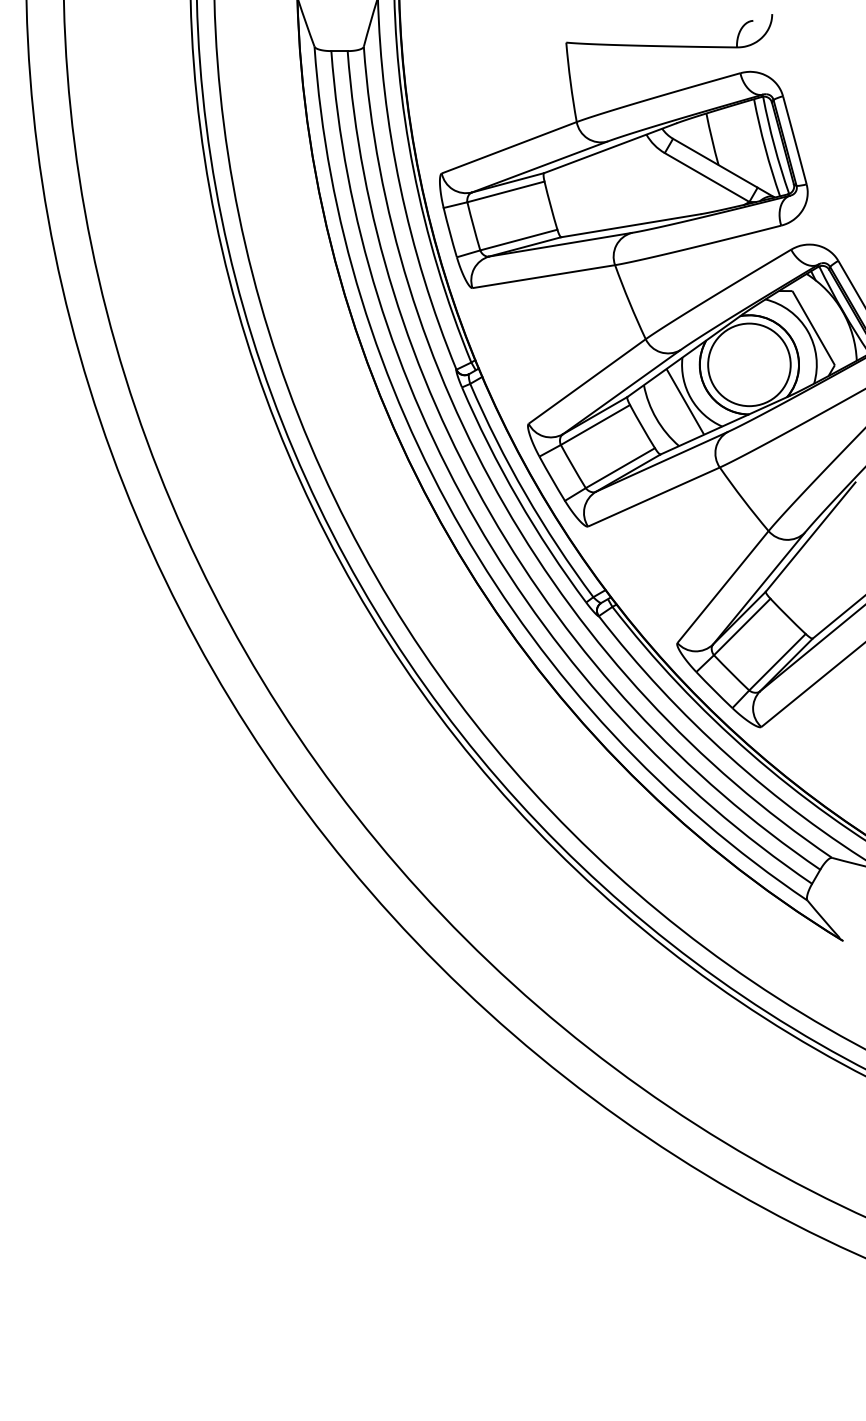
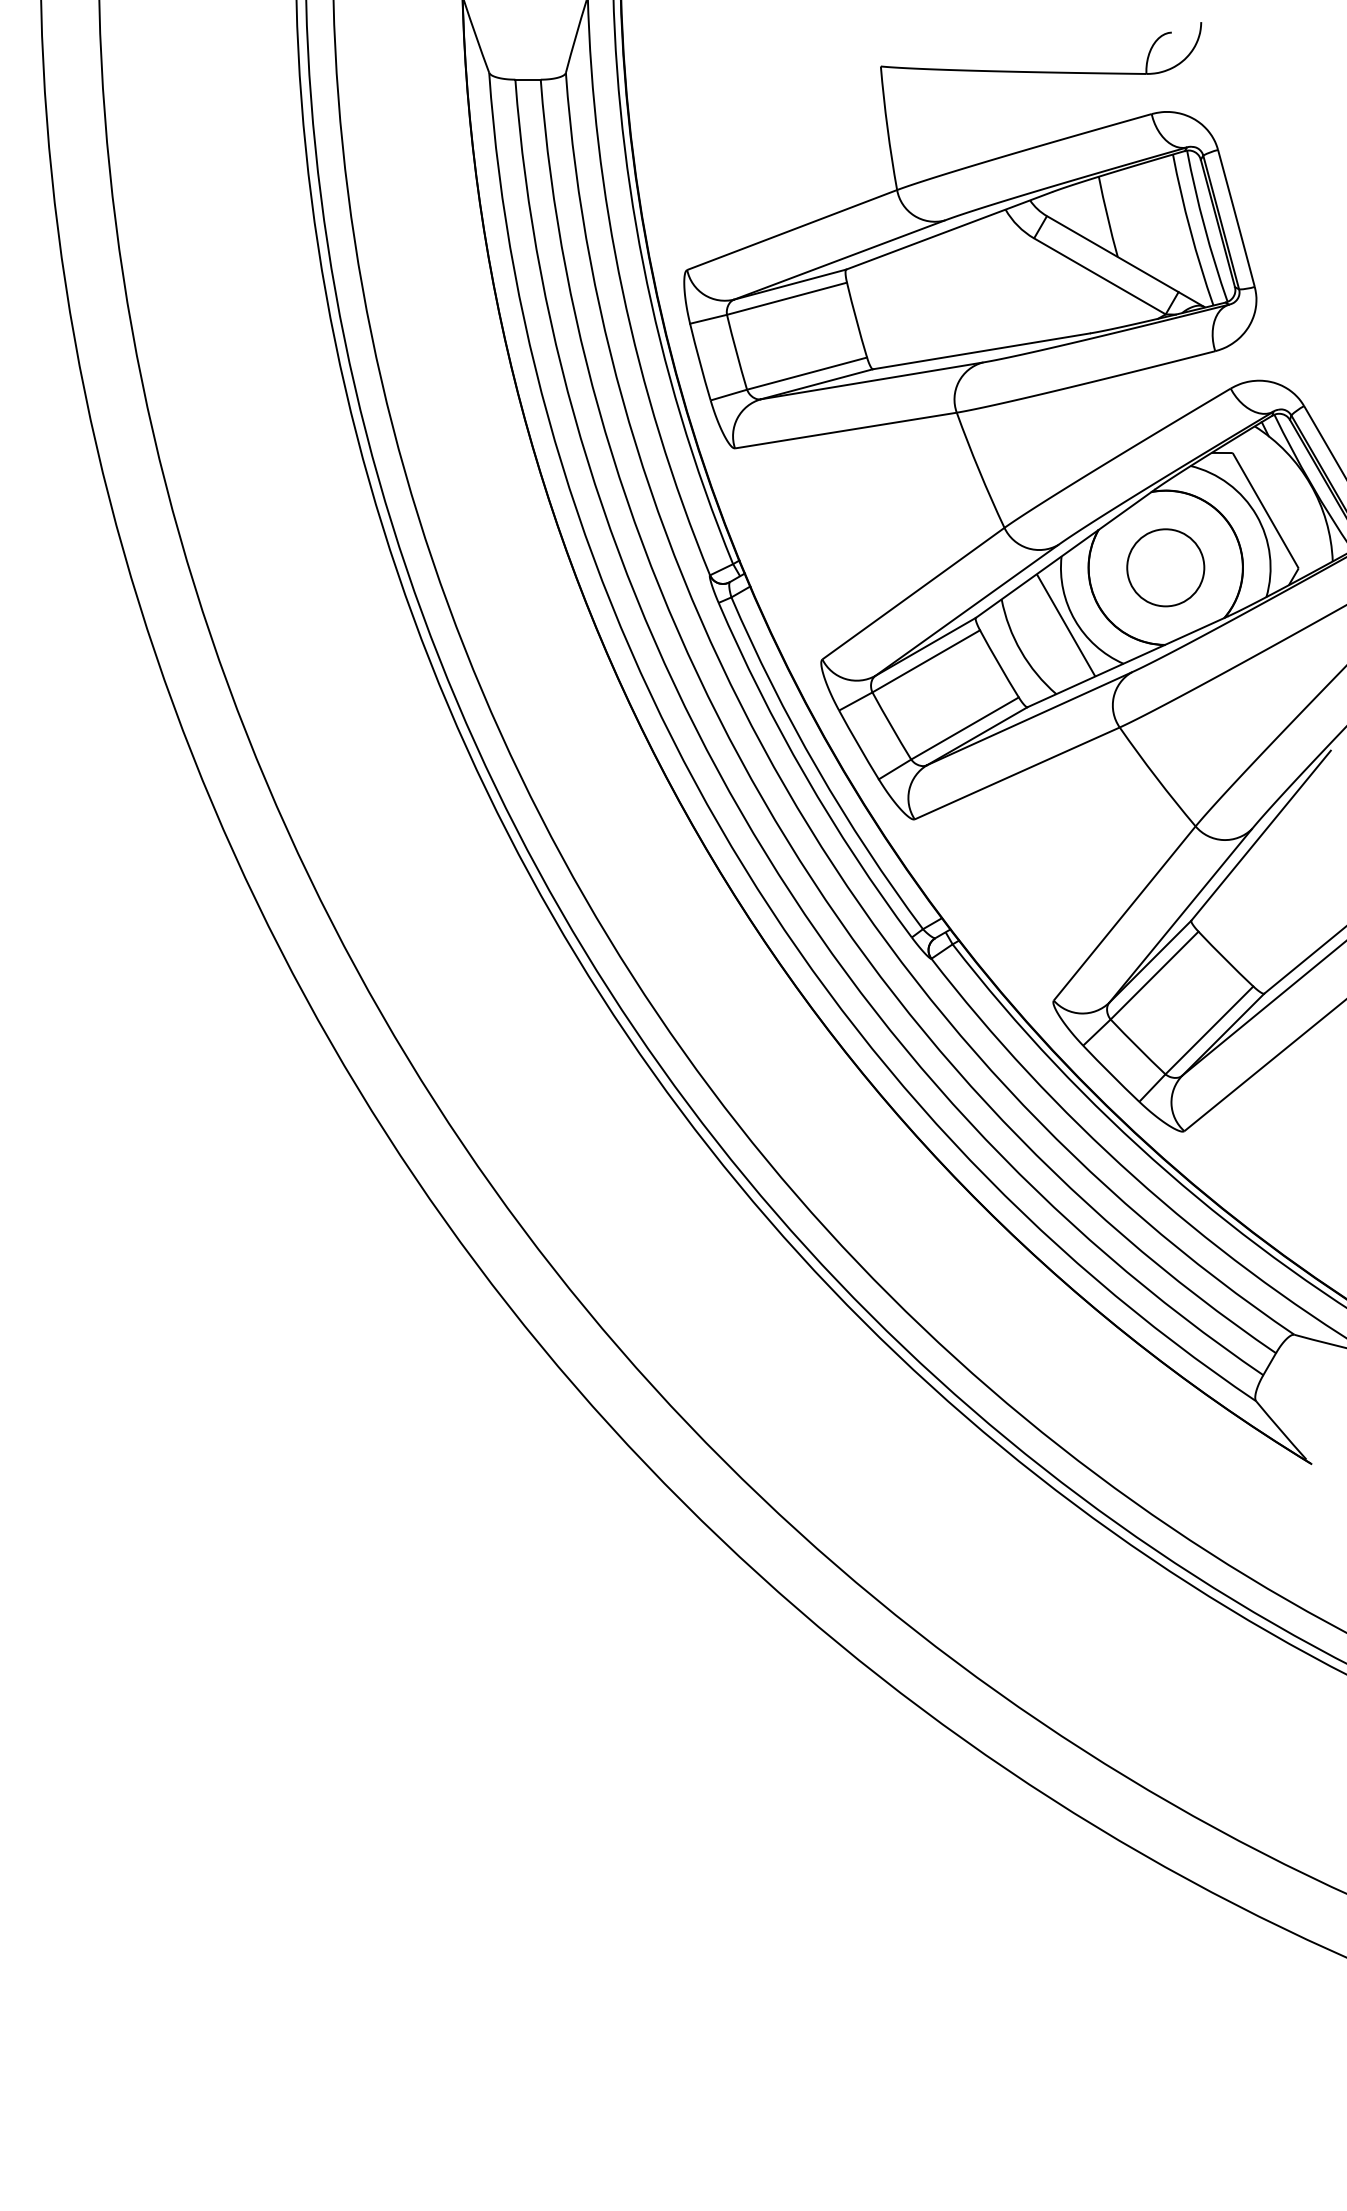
circle: (749, 364) -> (1165, 567), size x0.6

